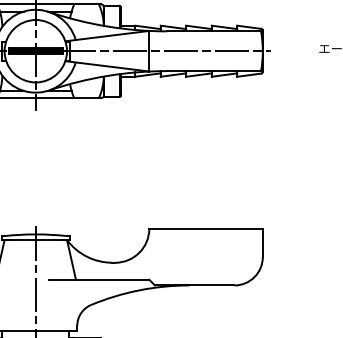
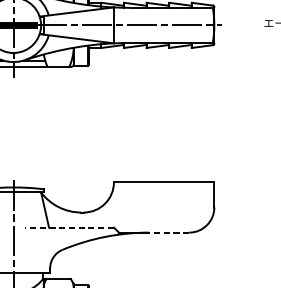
line: (98, 279) -> (68, 227), solid -> dashed
line: (211, 285) -> (168, 232), solid -> dashed

